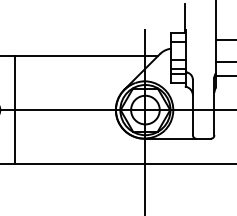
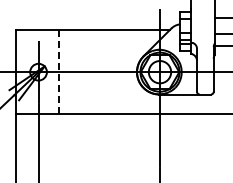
line: (15, 110) -> (58, 72), solid -> dashed

